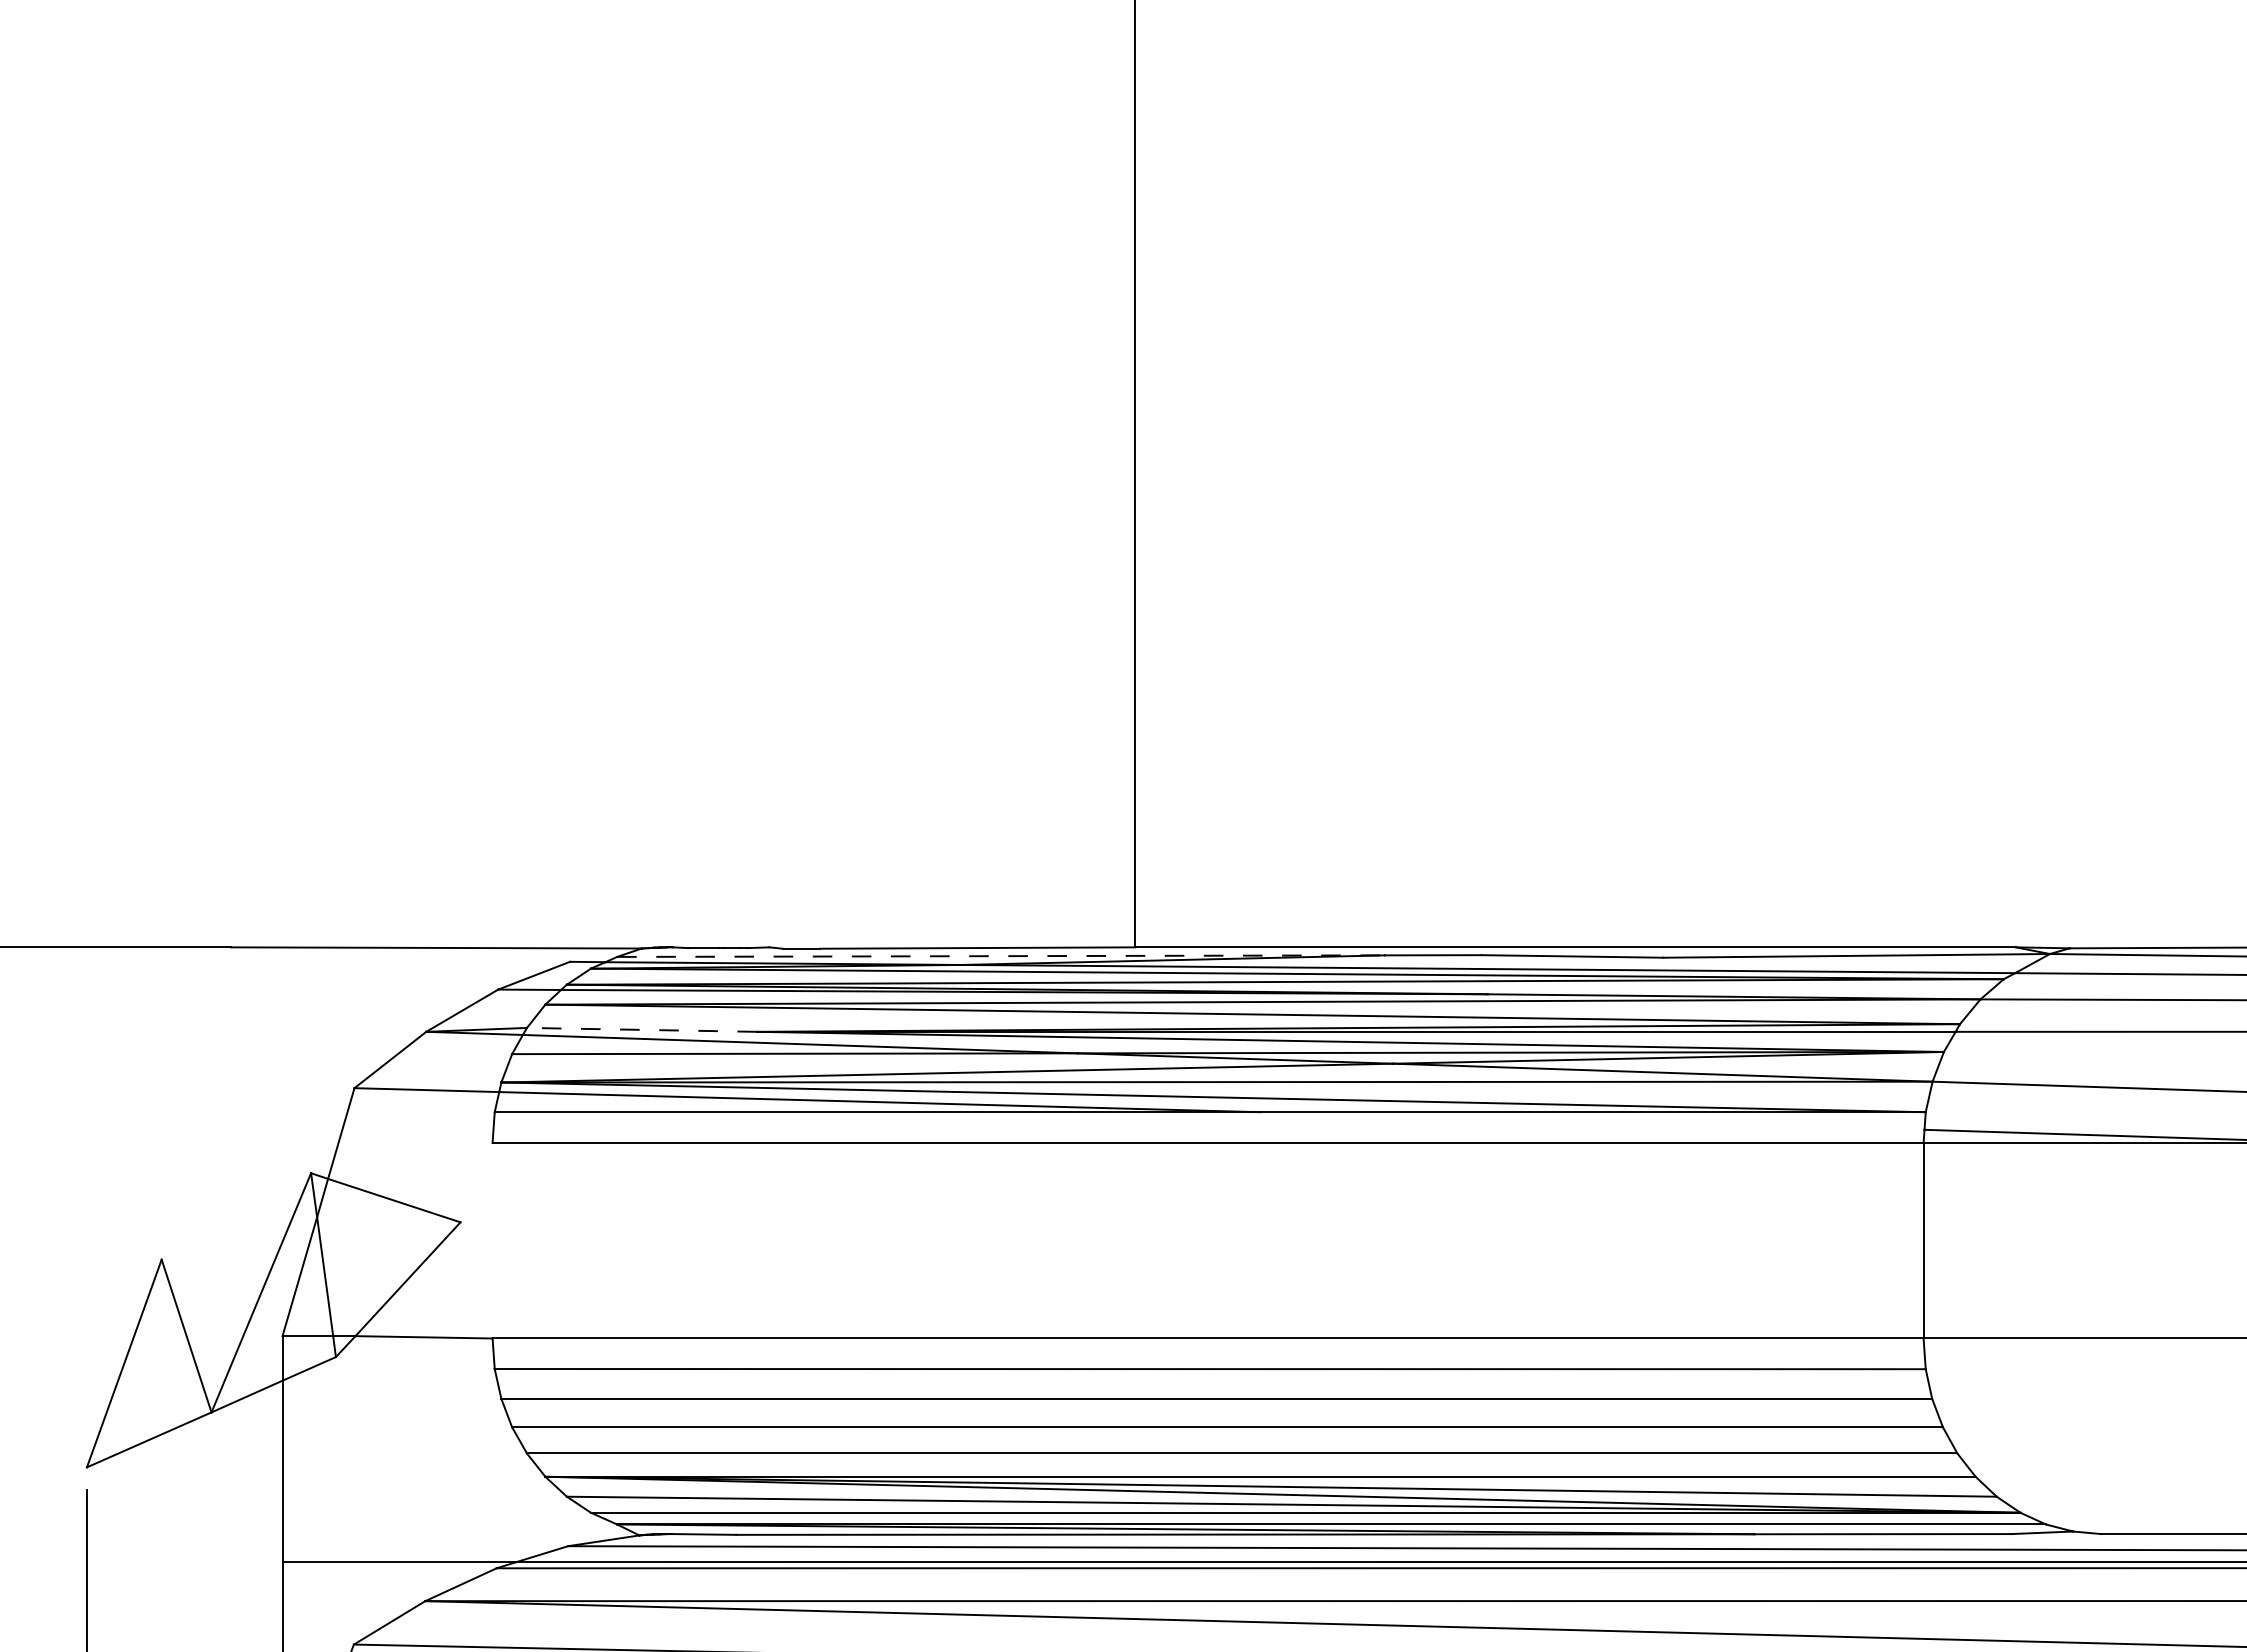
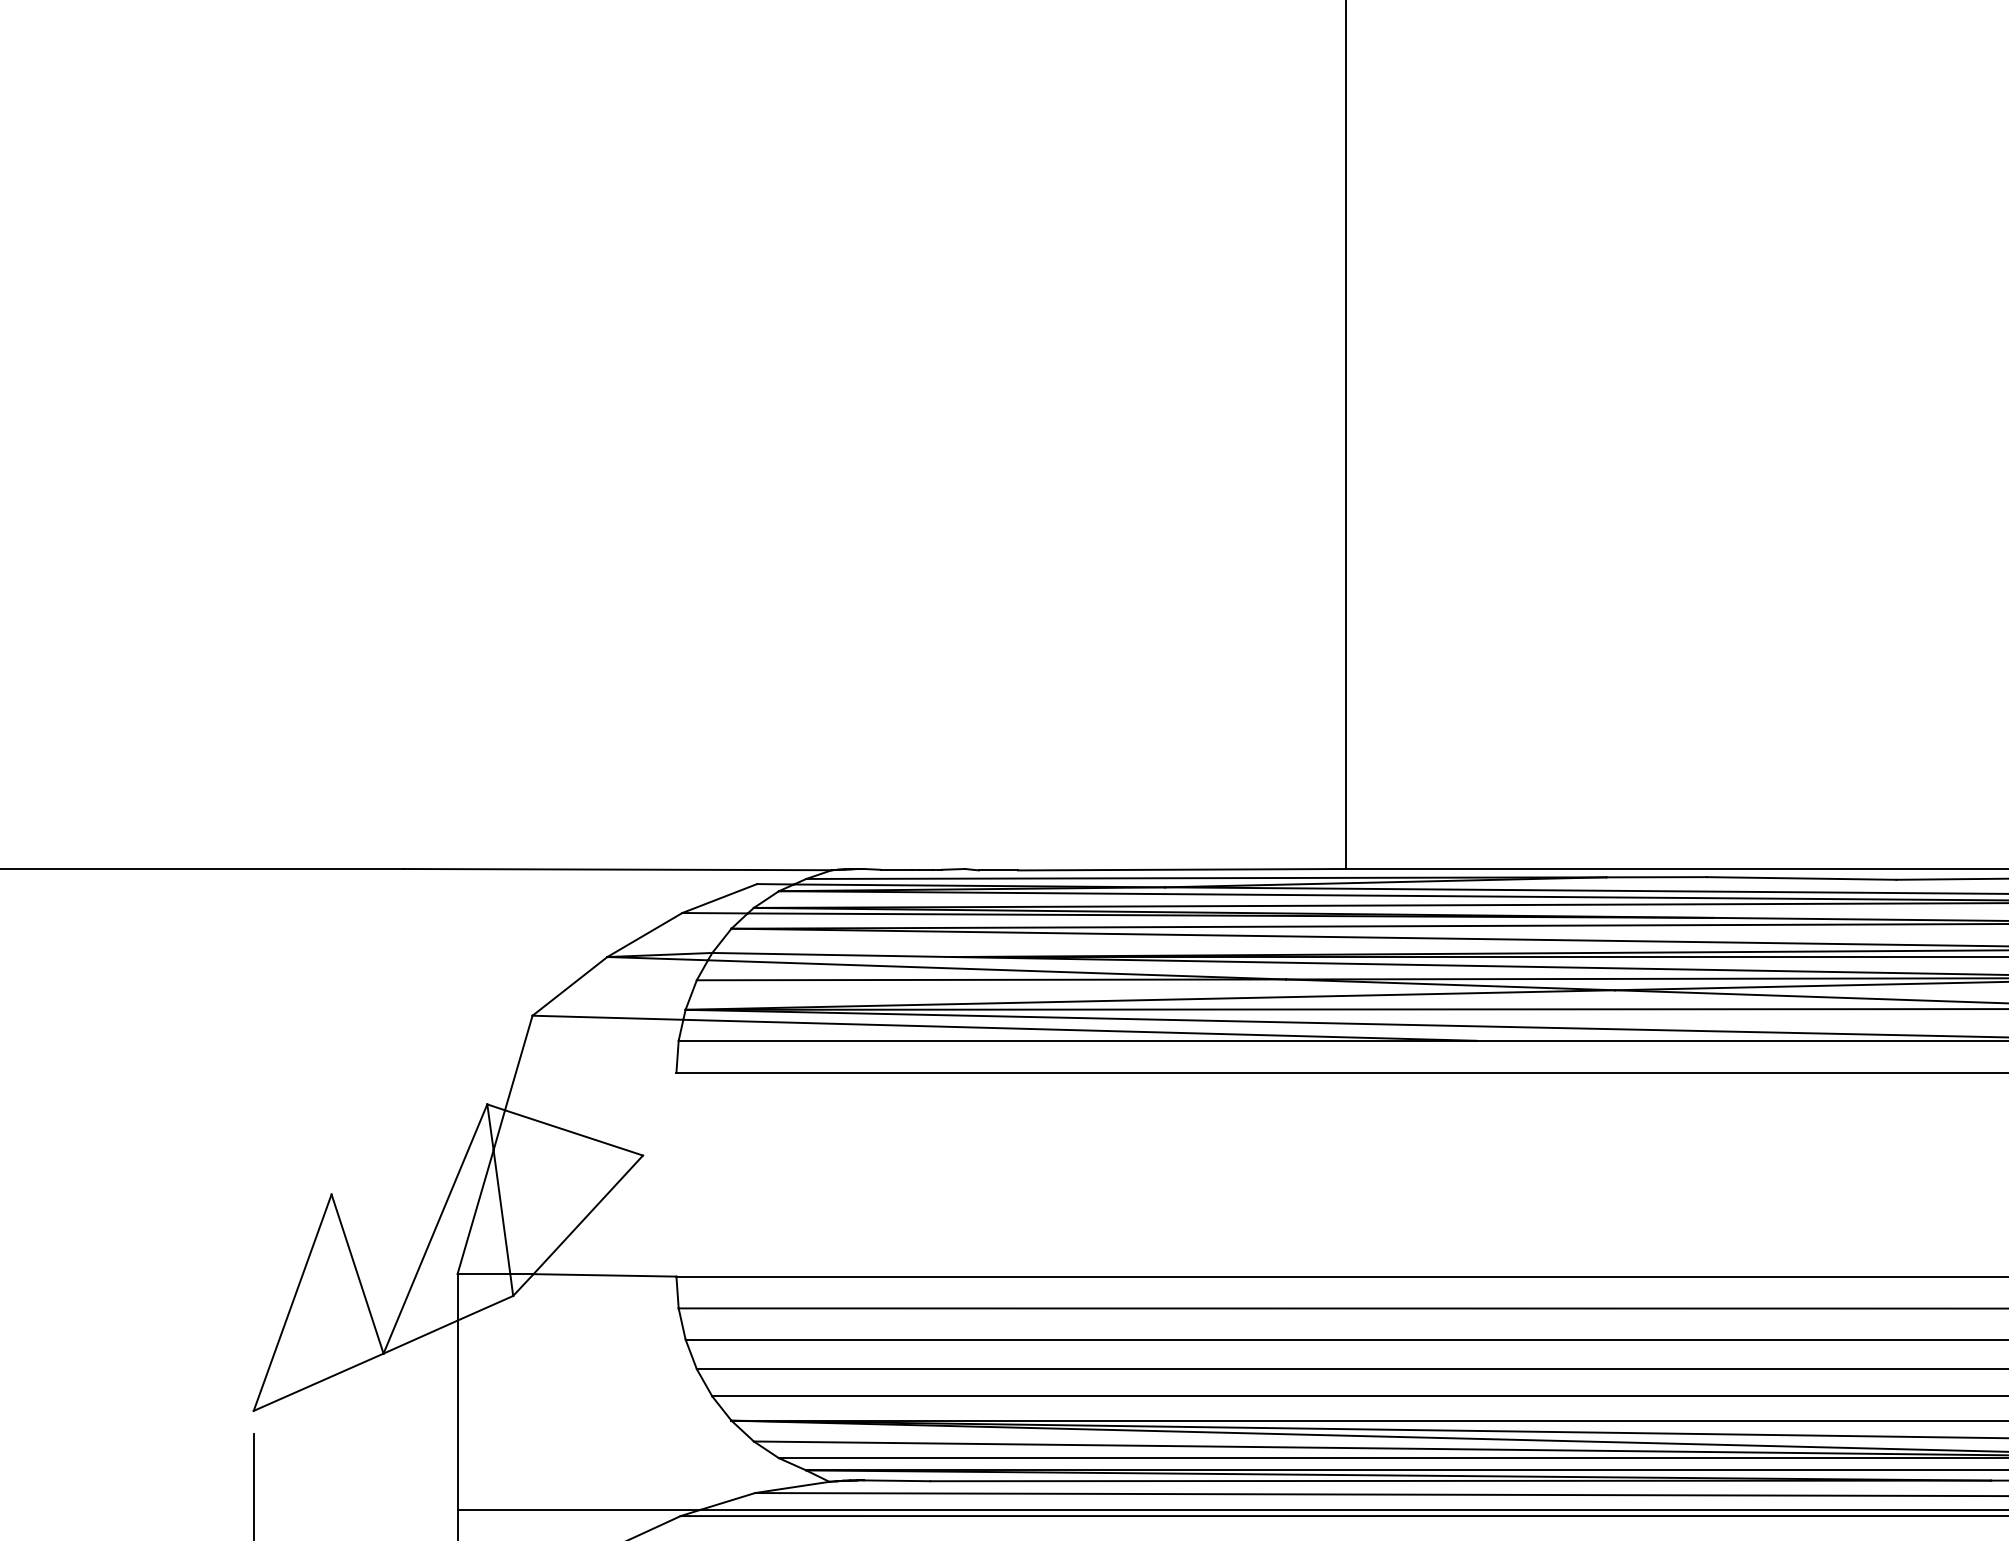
line: (1001, 956) -> (1206, 878), dashed -> solid
line: (641, 1029) -> (831, 954), dashed -> solid

